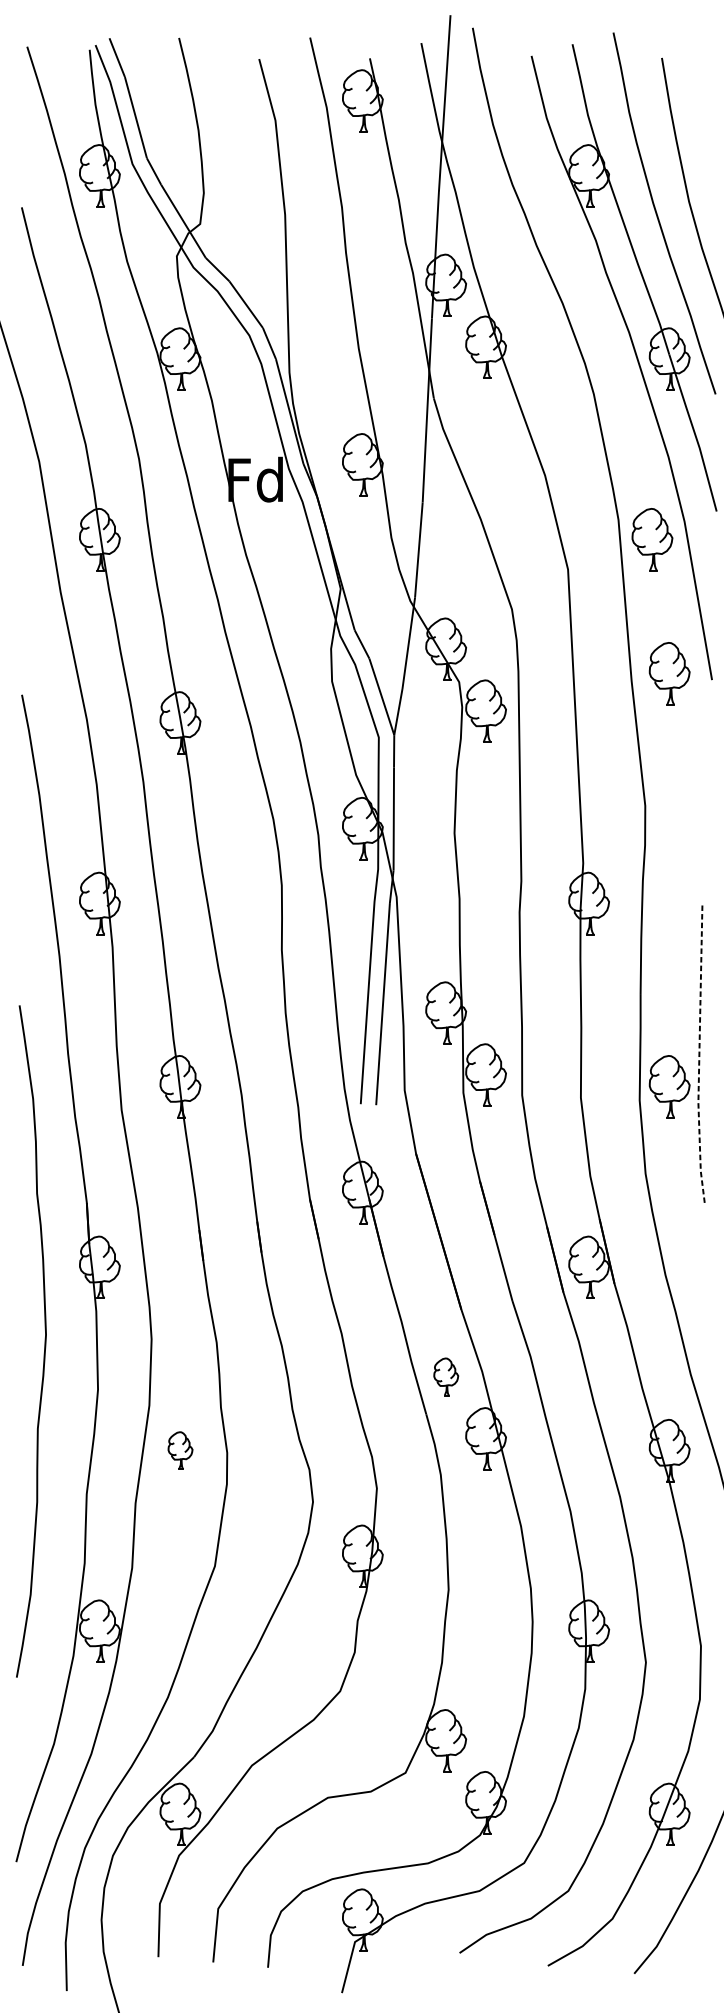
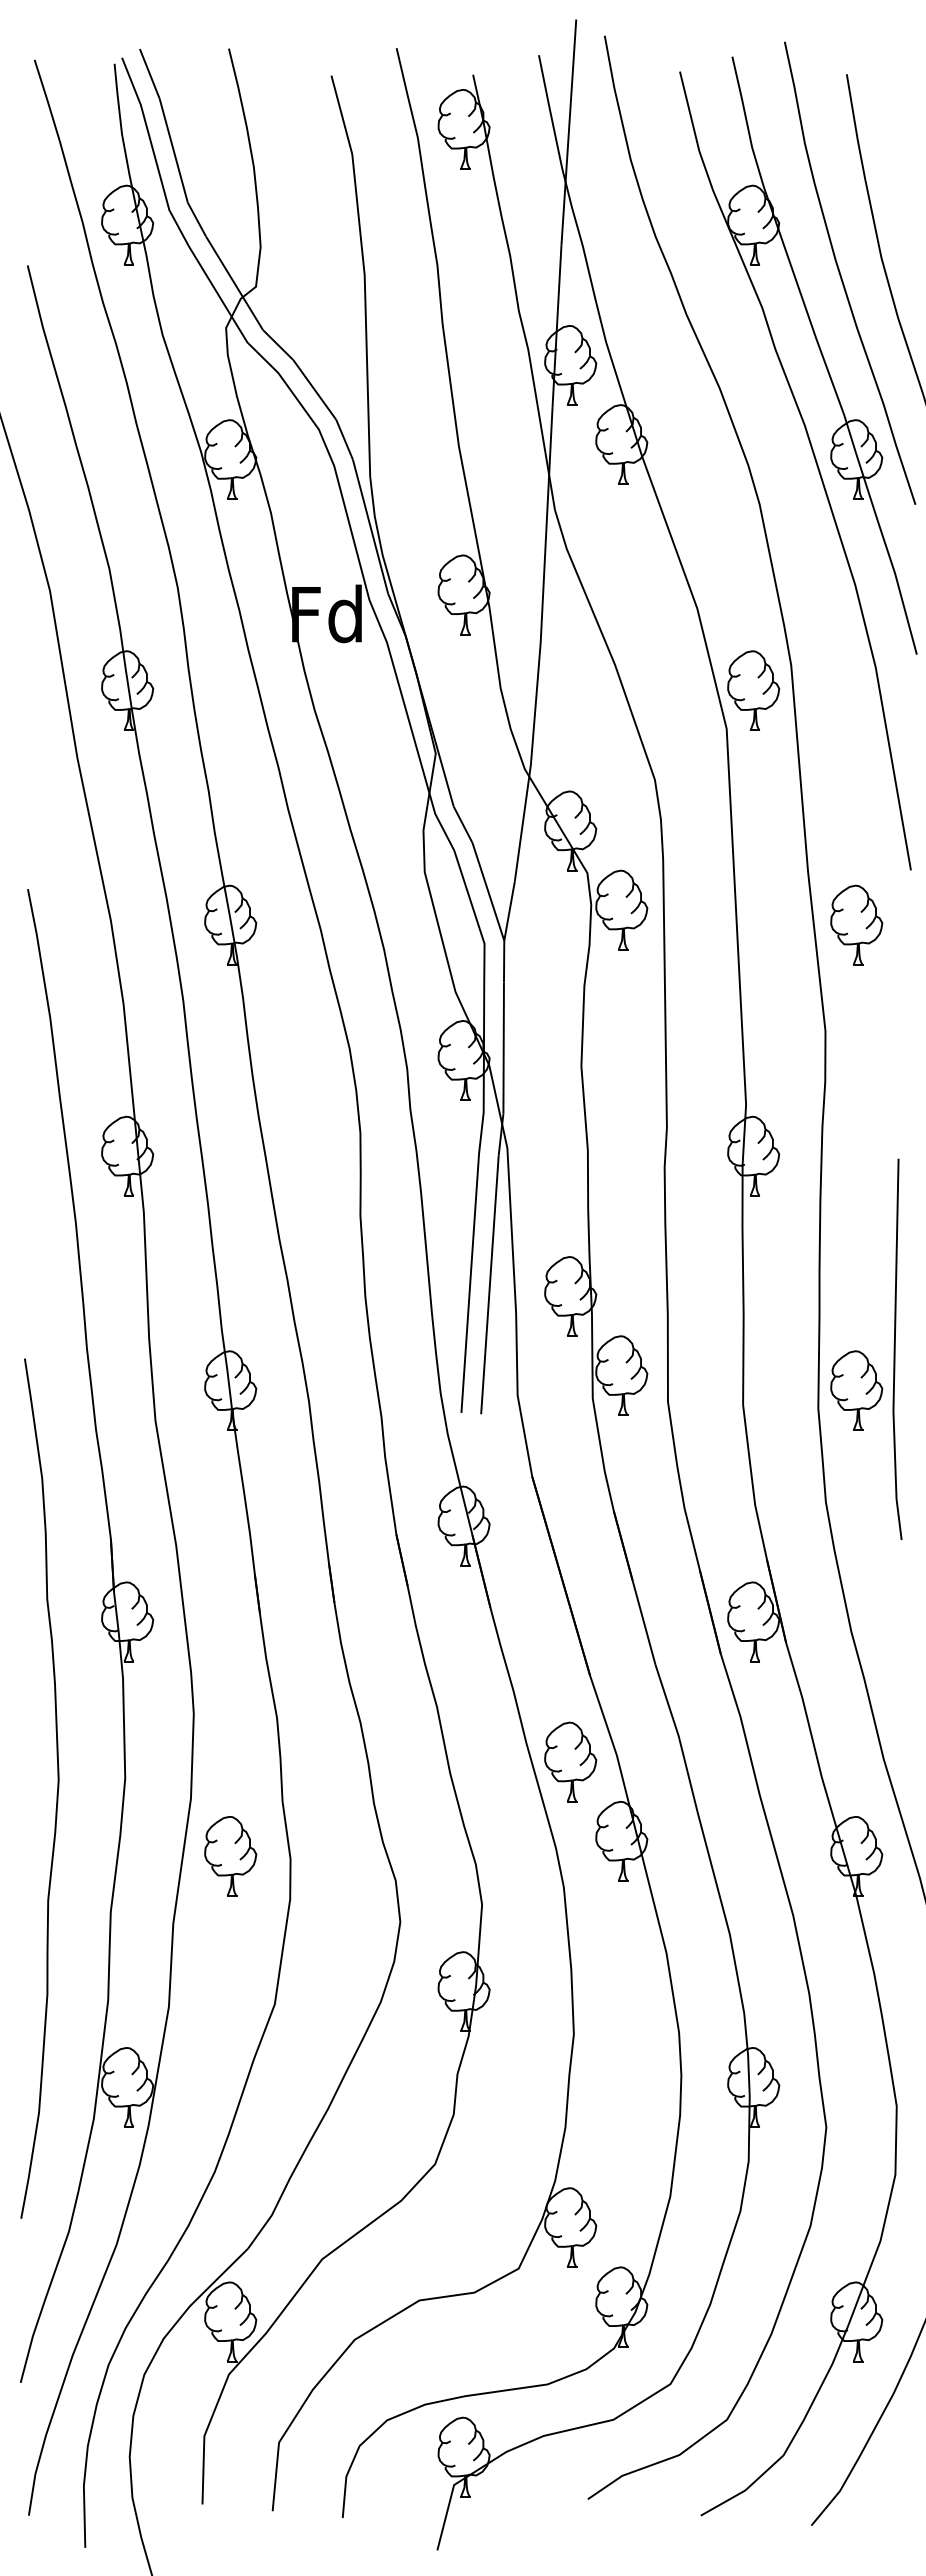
part: (652, 539) -> (753, 690), moved
part: (669, 673) -> (856, 924), moved
line: (699, 1056) -> (894, 1351), dashed -> solid
curve: (44, 1345) -> (56, 1793), moved
part: (446, 1376) -> (570, 1761), size x1.67
part: (180, 1450) -> (230, 1856), size x1.67

